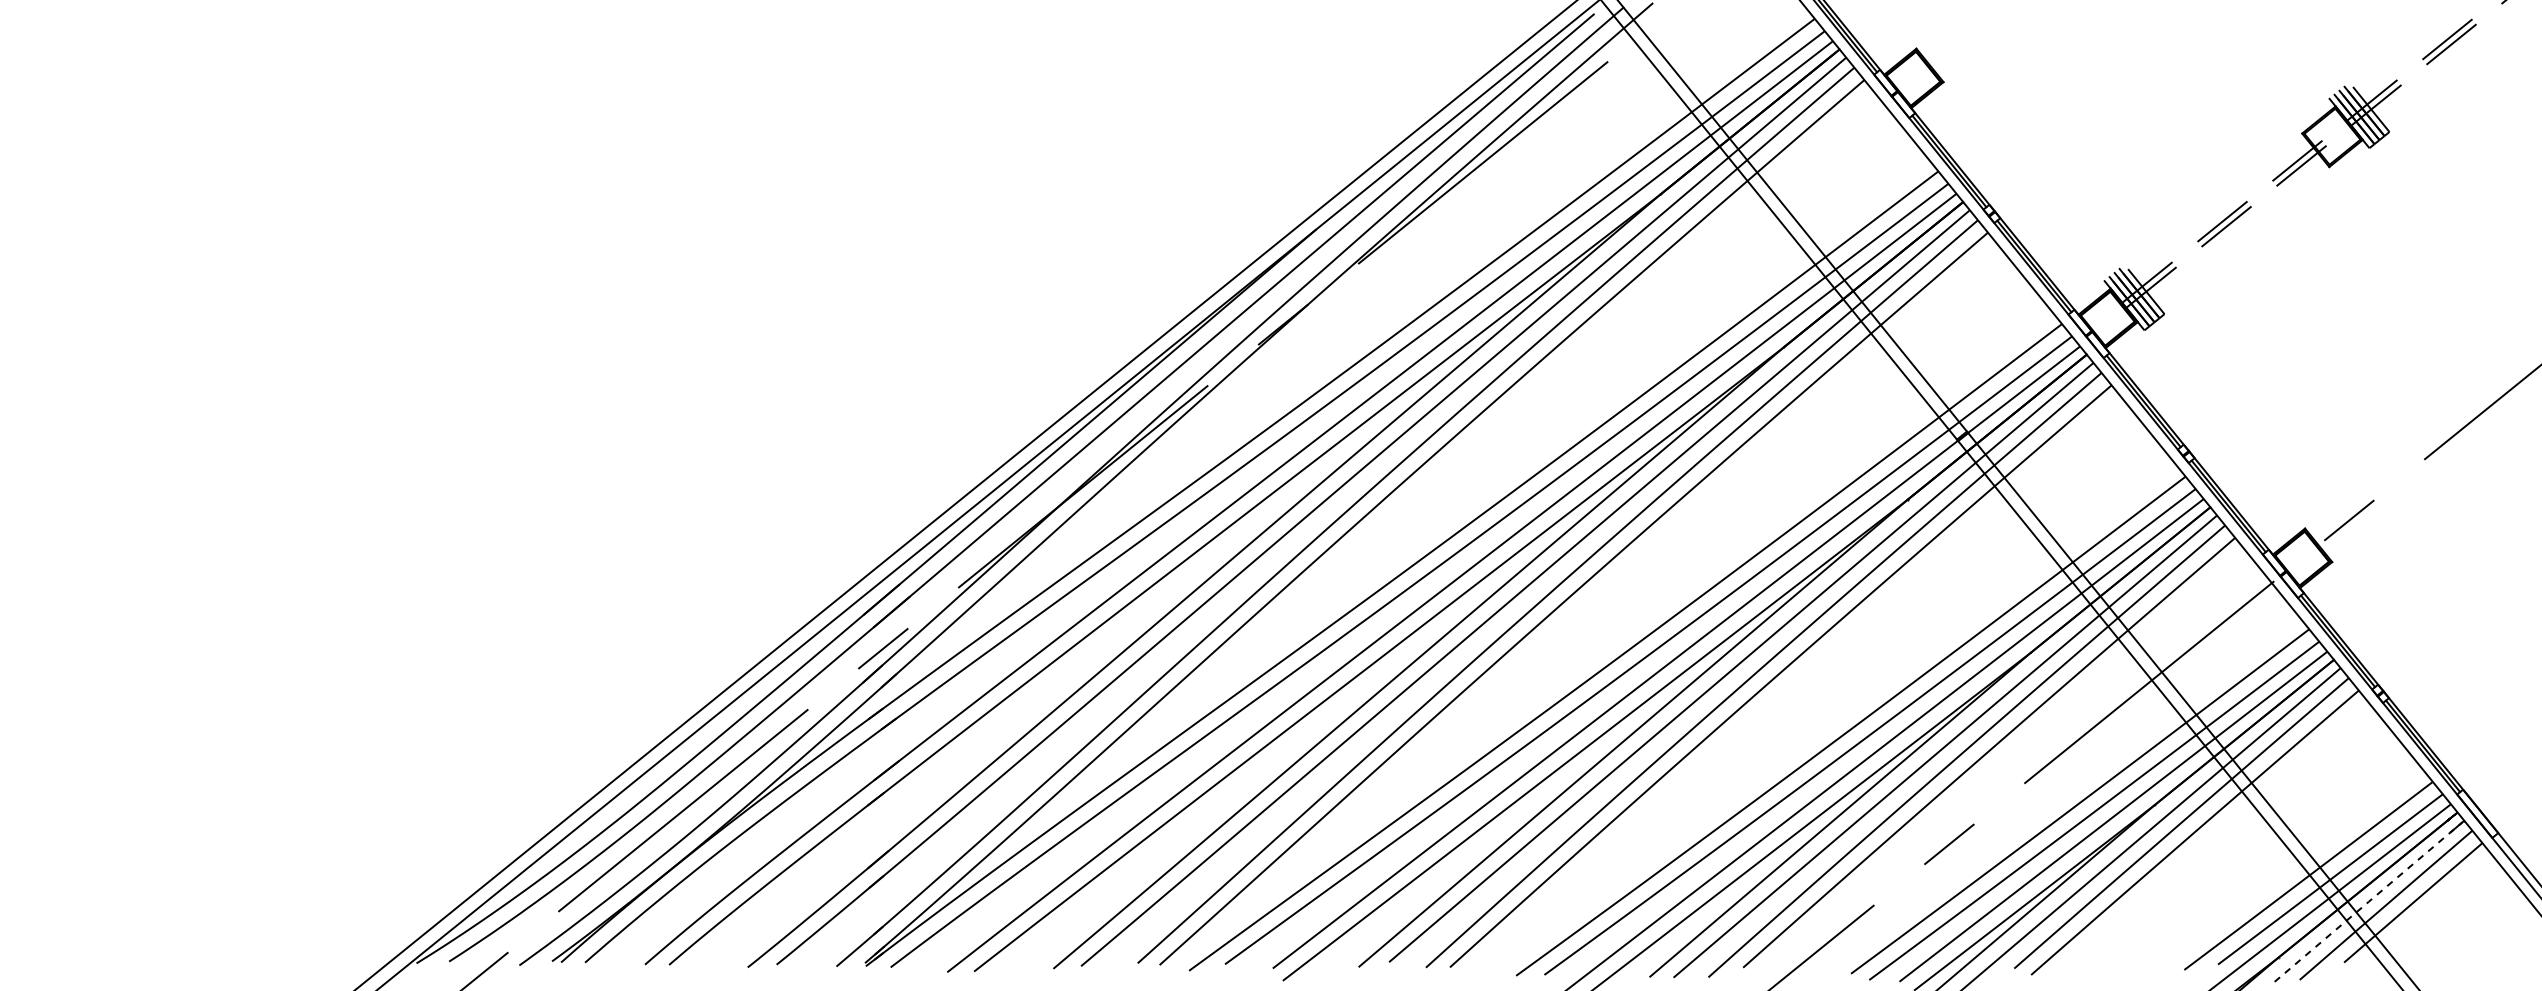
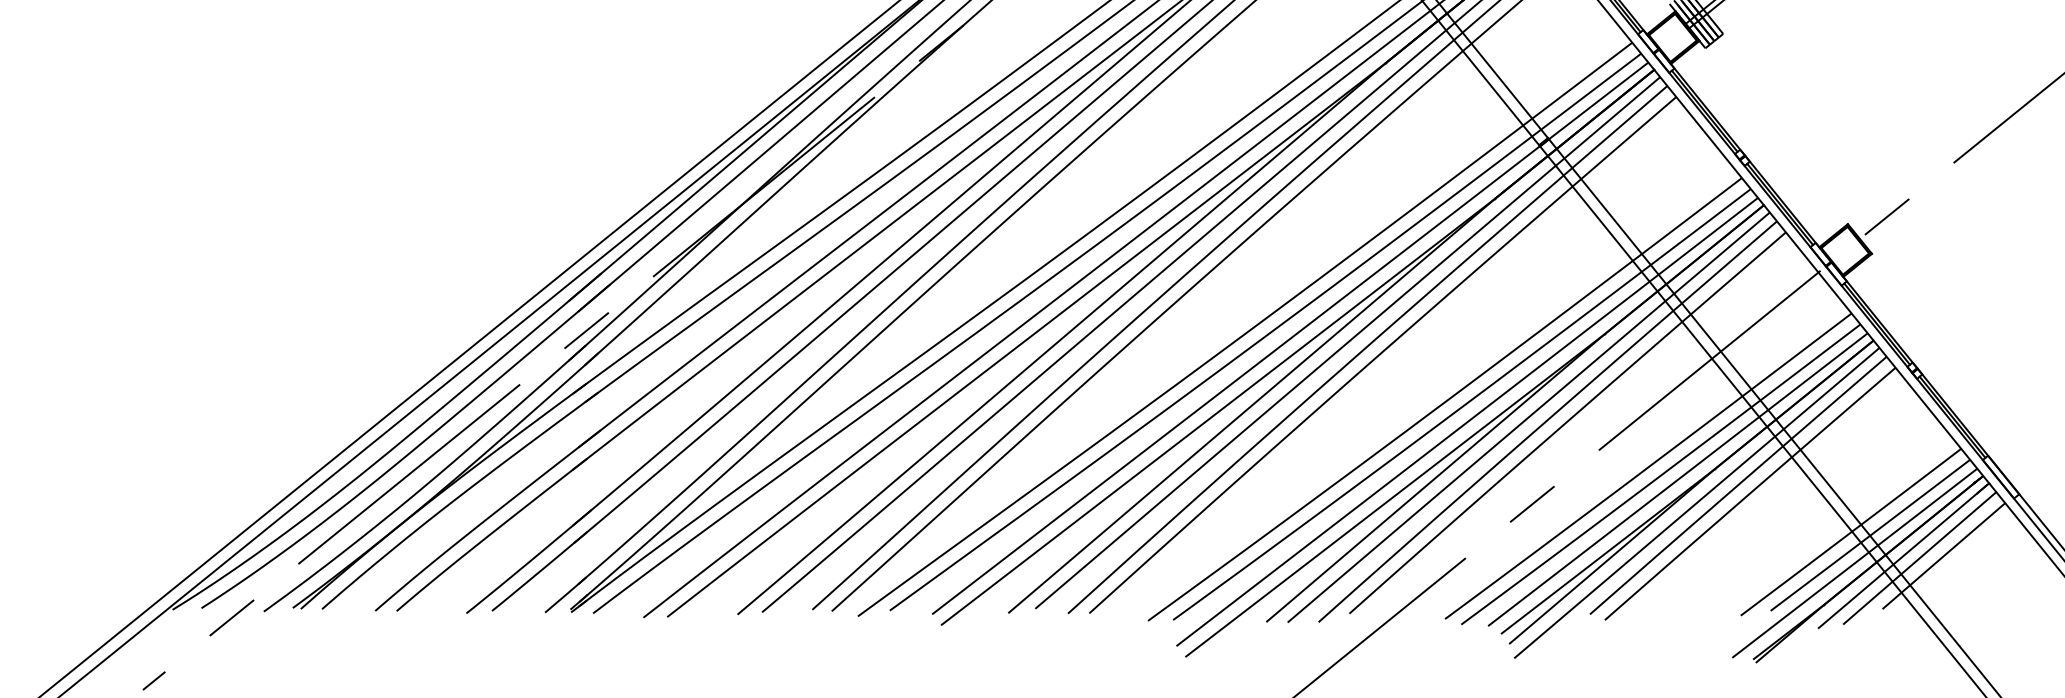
line: (2368, 901) -> (1904, 554), dashed -> solid

